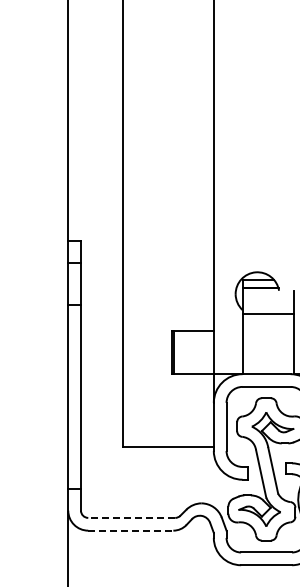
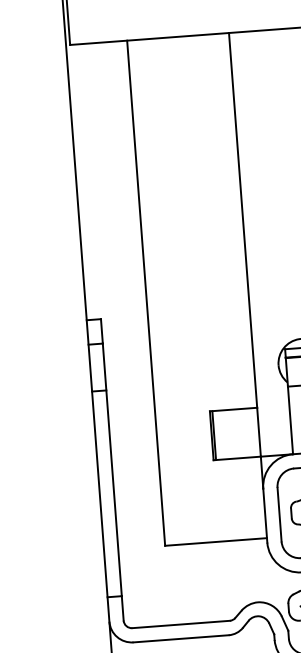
line: (131, 517) -> (180, 624), dashed -> solid
line: (130, 530) -> (180, 638), dashed -> solid

